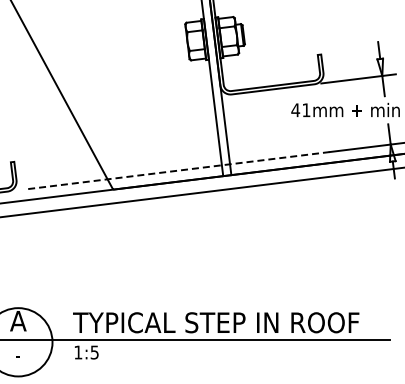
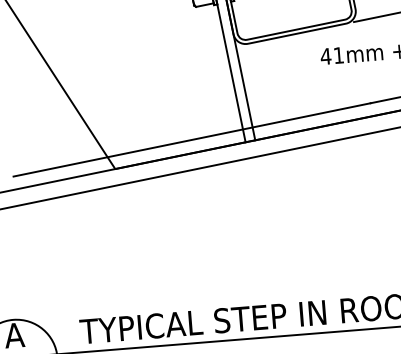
line: (178, 170) -> (191, 139), dashed -> solid

